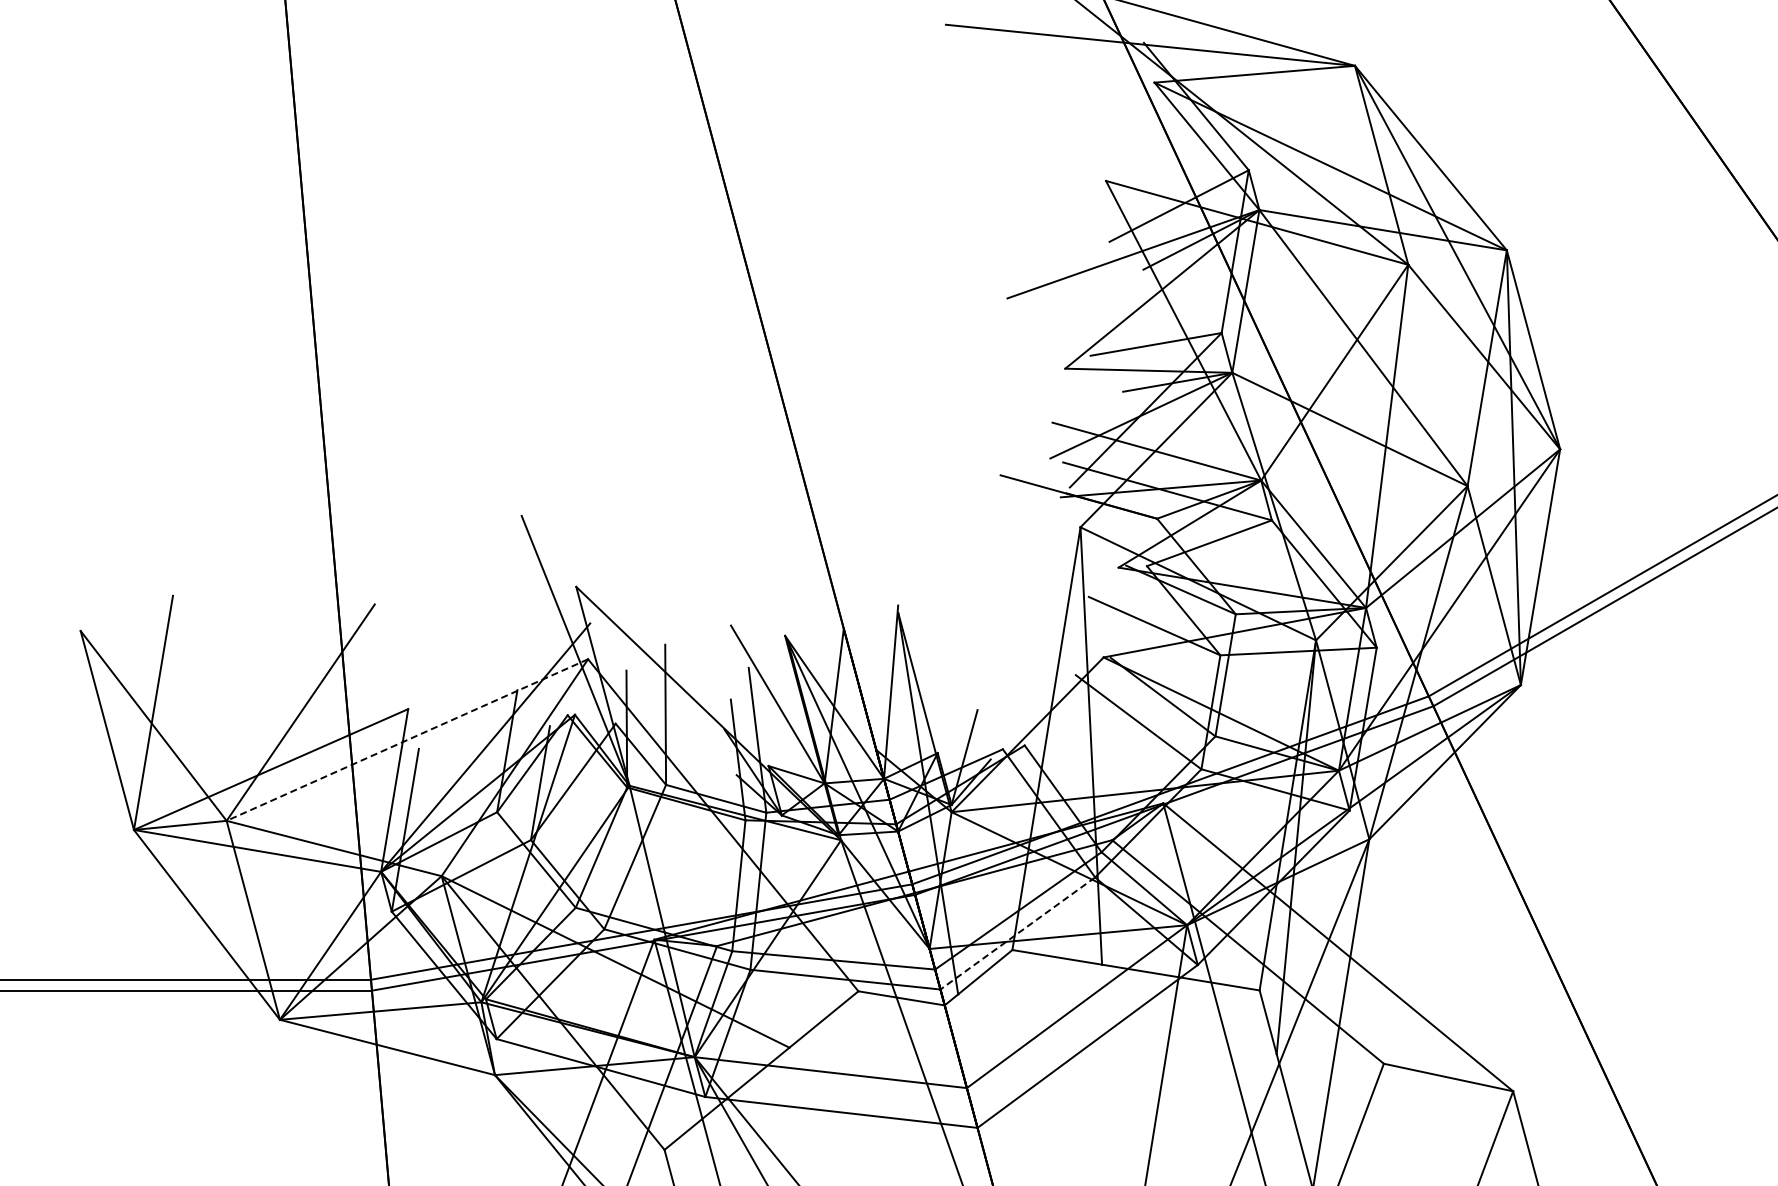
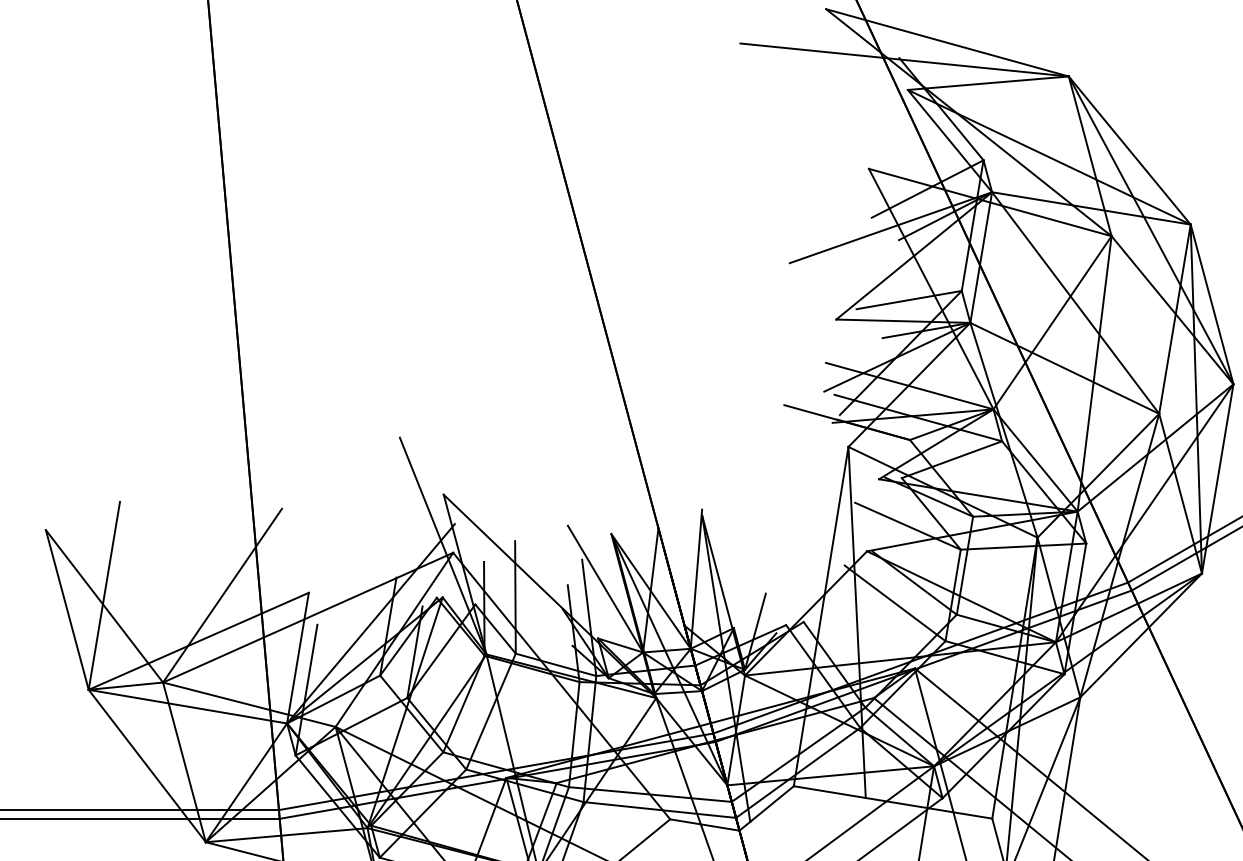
line: (407, 740) -> (308, 618), dashed -> solid
line: (1017, 933) -> (797, 772), dashed -> solid

